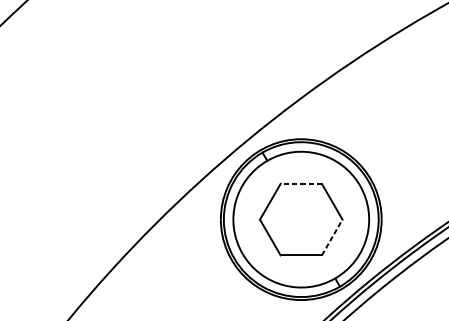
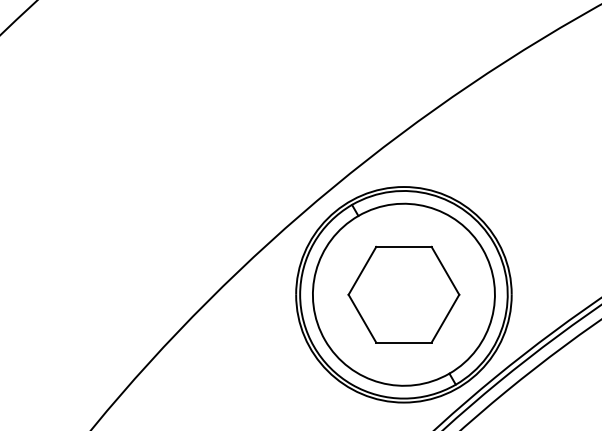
line: (300, 183) -> (403, 246), dashed -> solid
line: (332, 237) -> (445, 318), dashed -> solid

